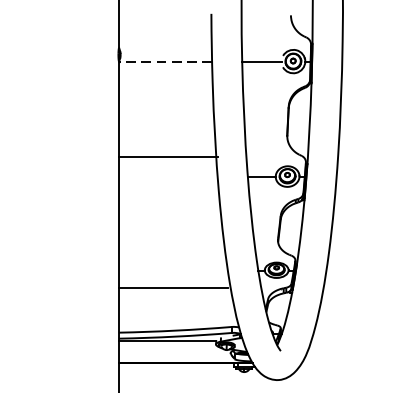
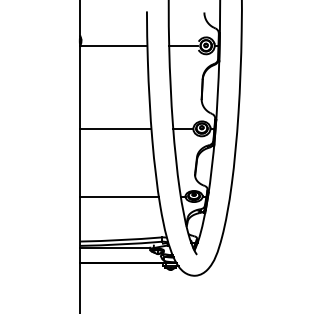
line: (165, 61) -> (113, 45), dashed -> solid
line: (167, 158) -> (115, 129), moved
line: (173, 288) -> (119, 197), moved

